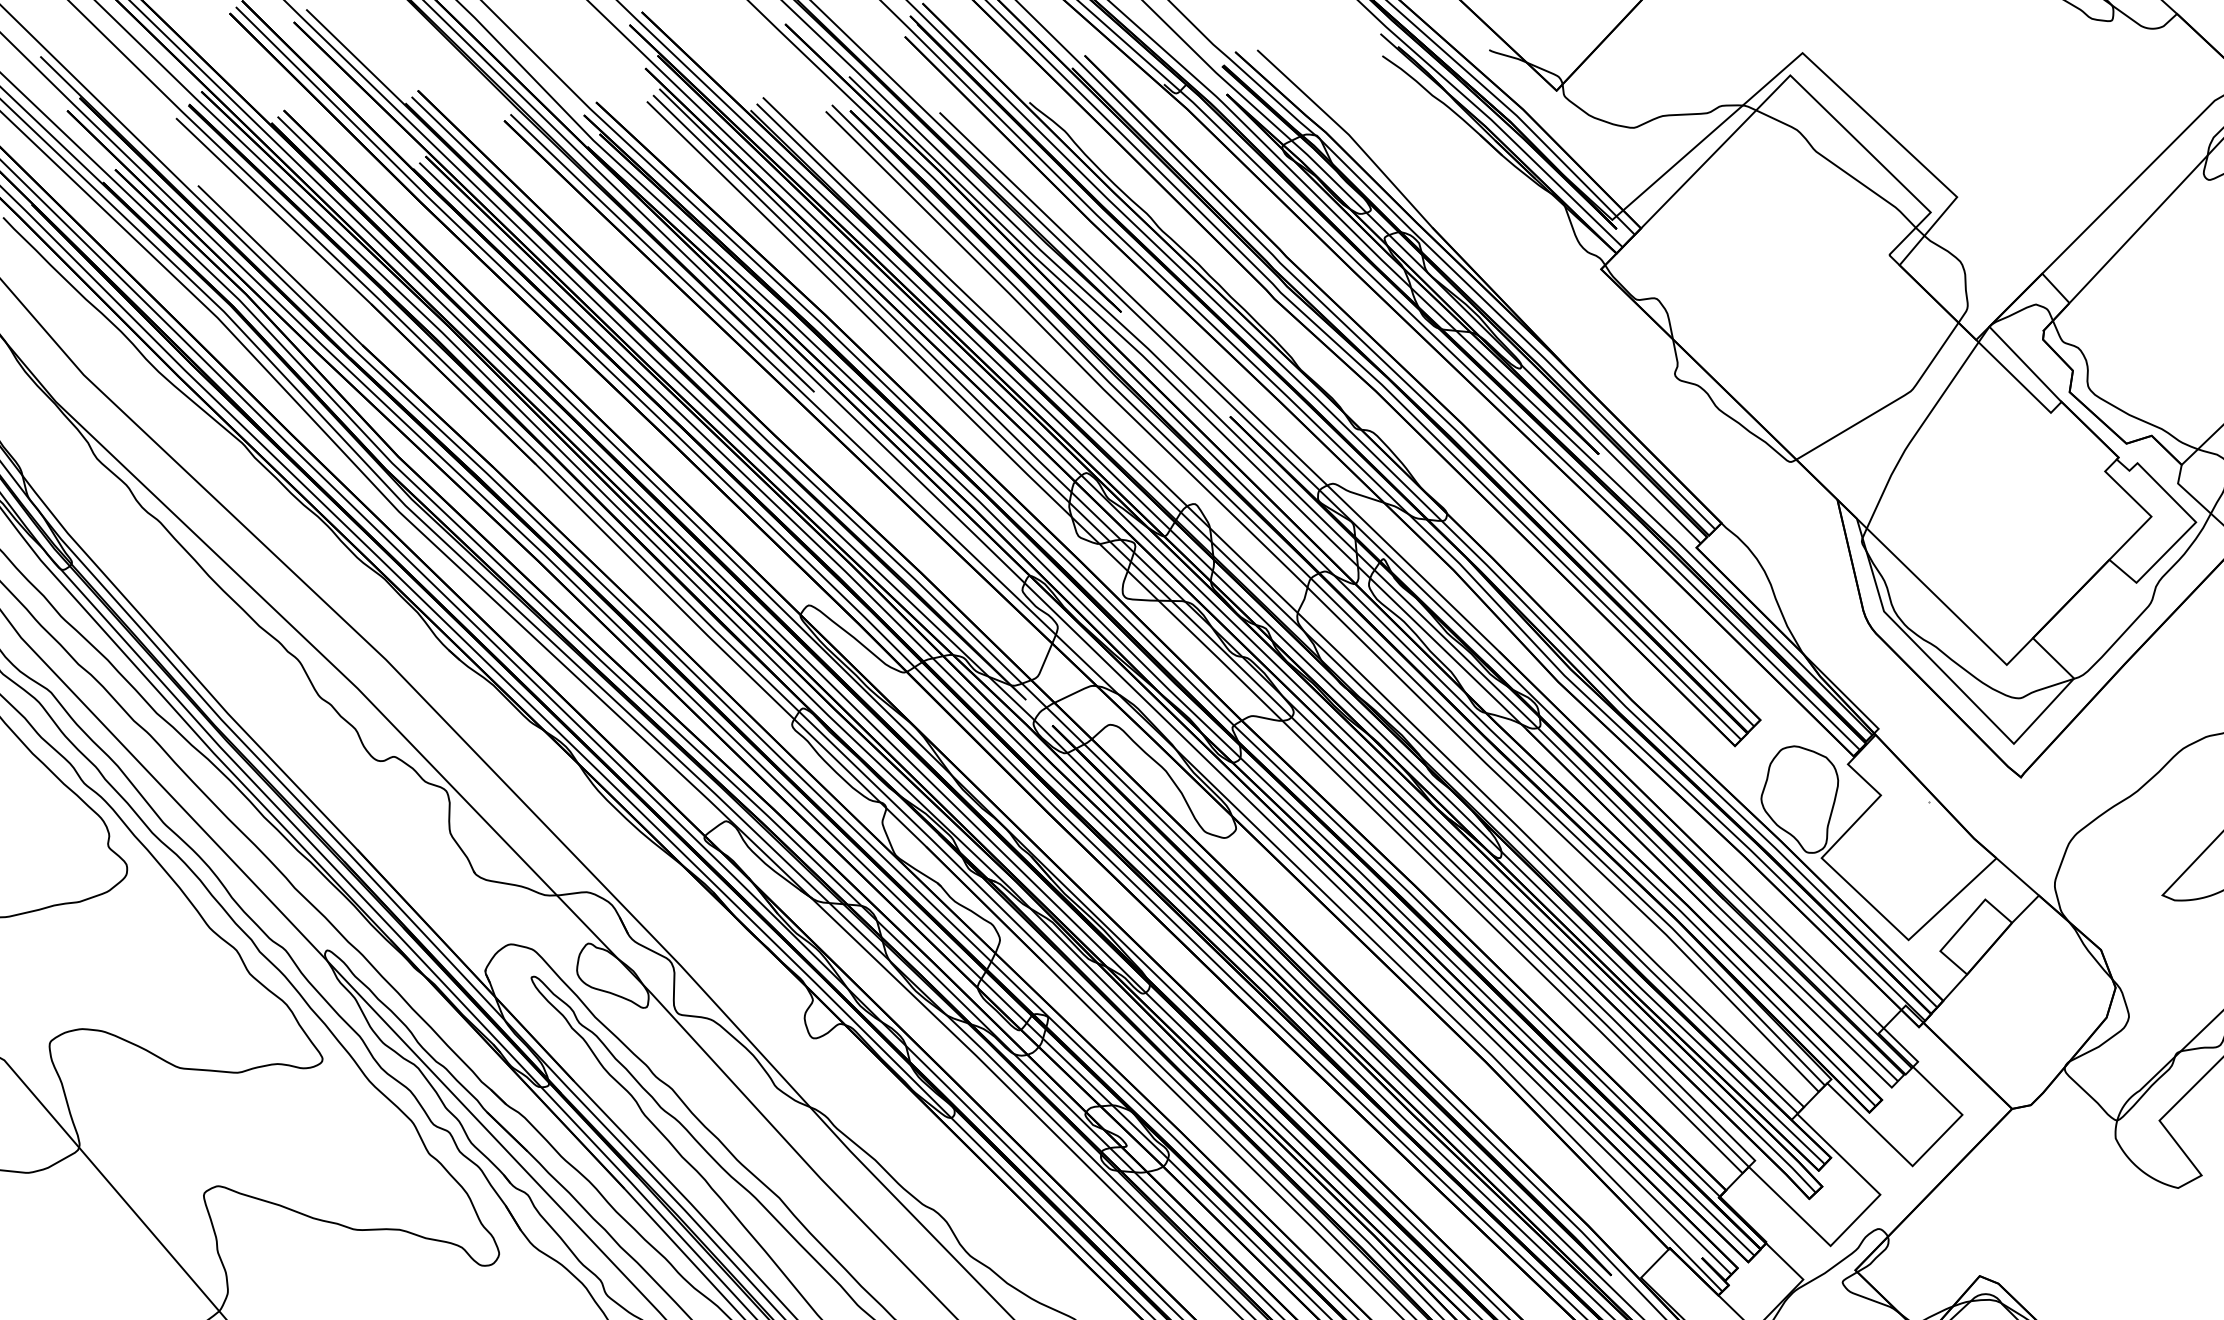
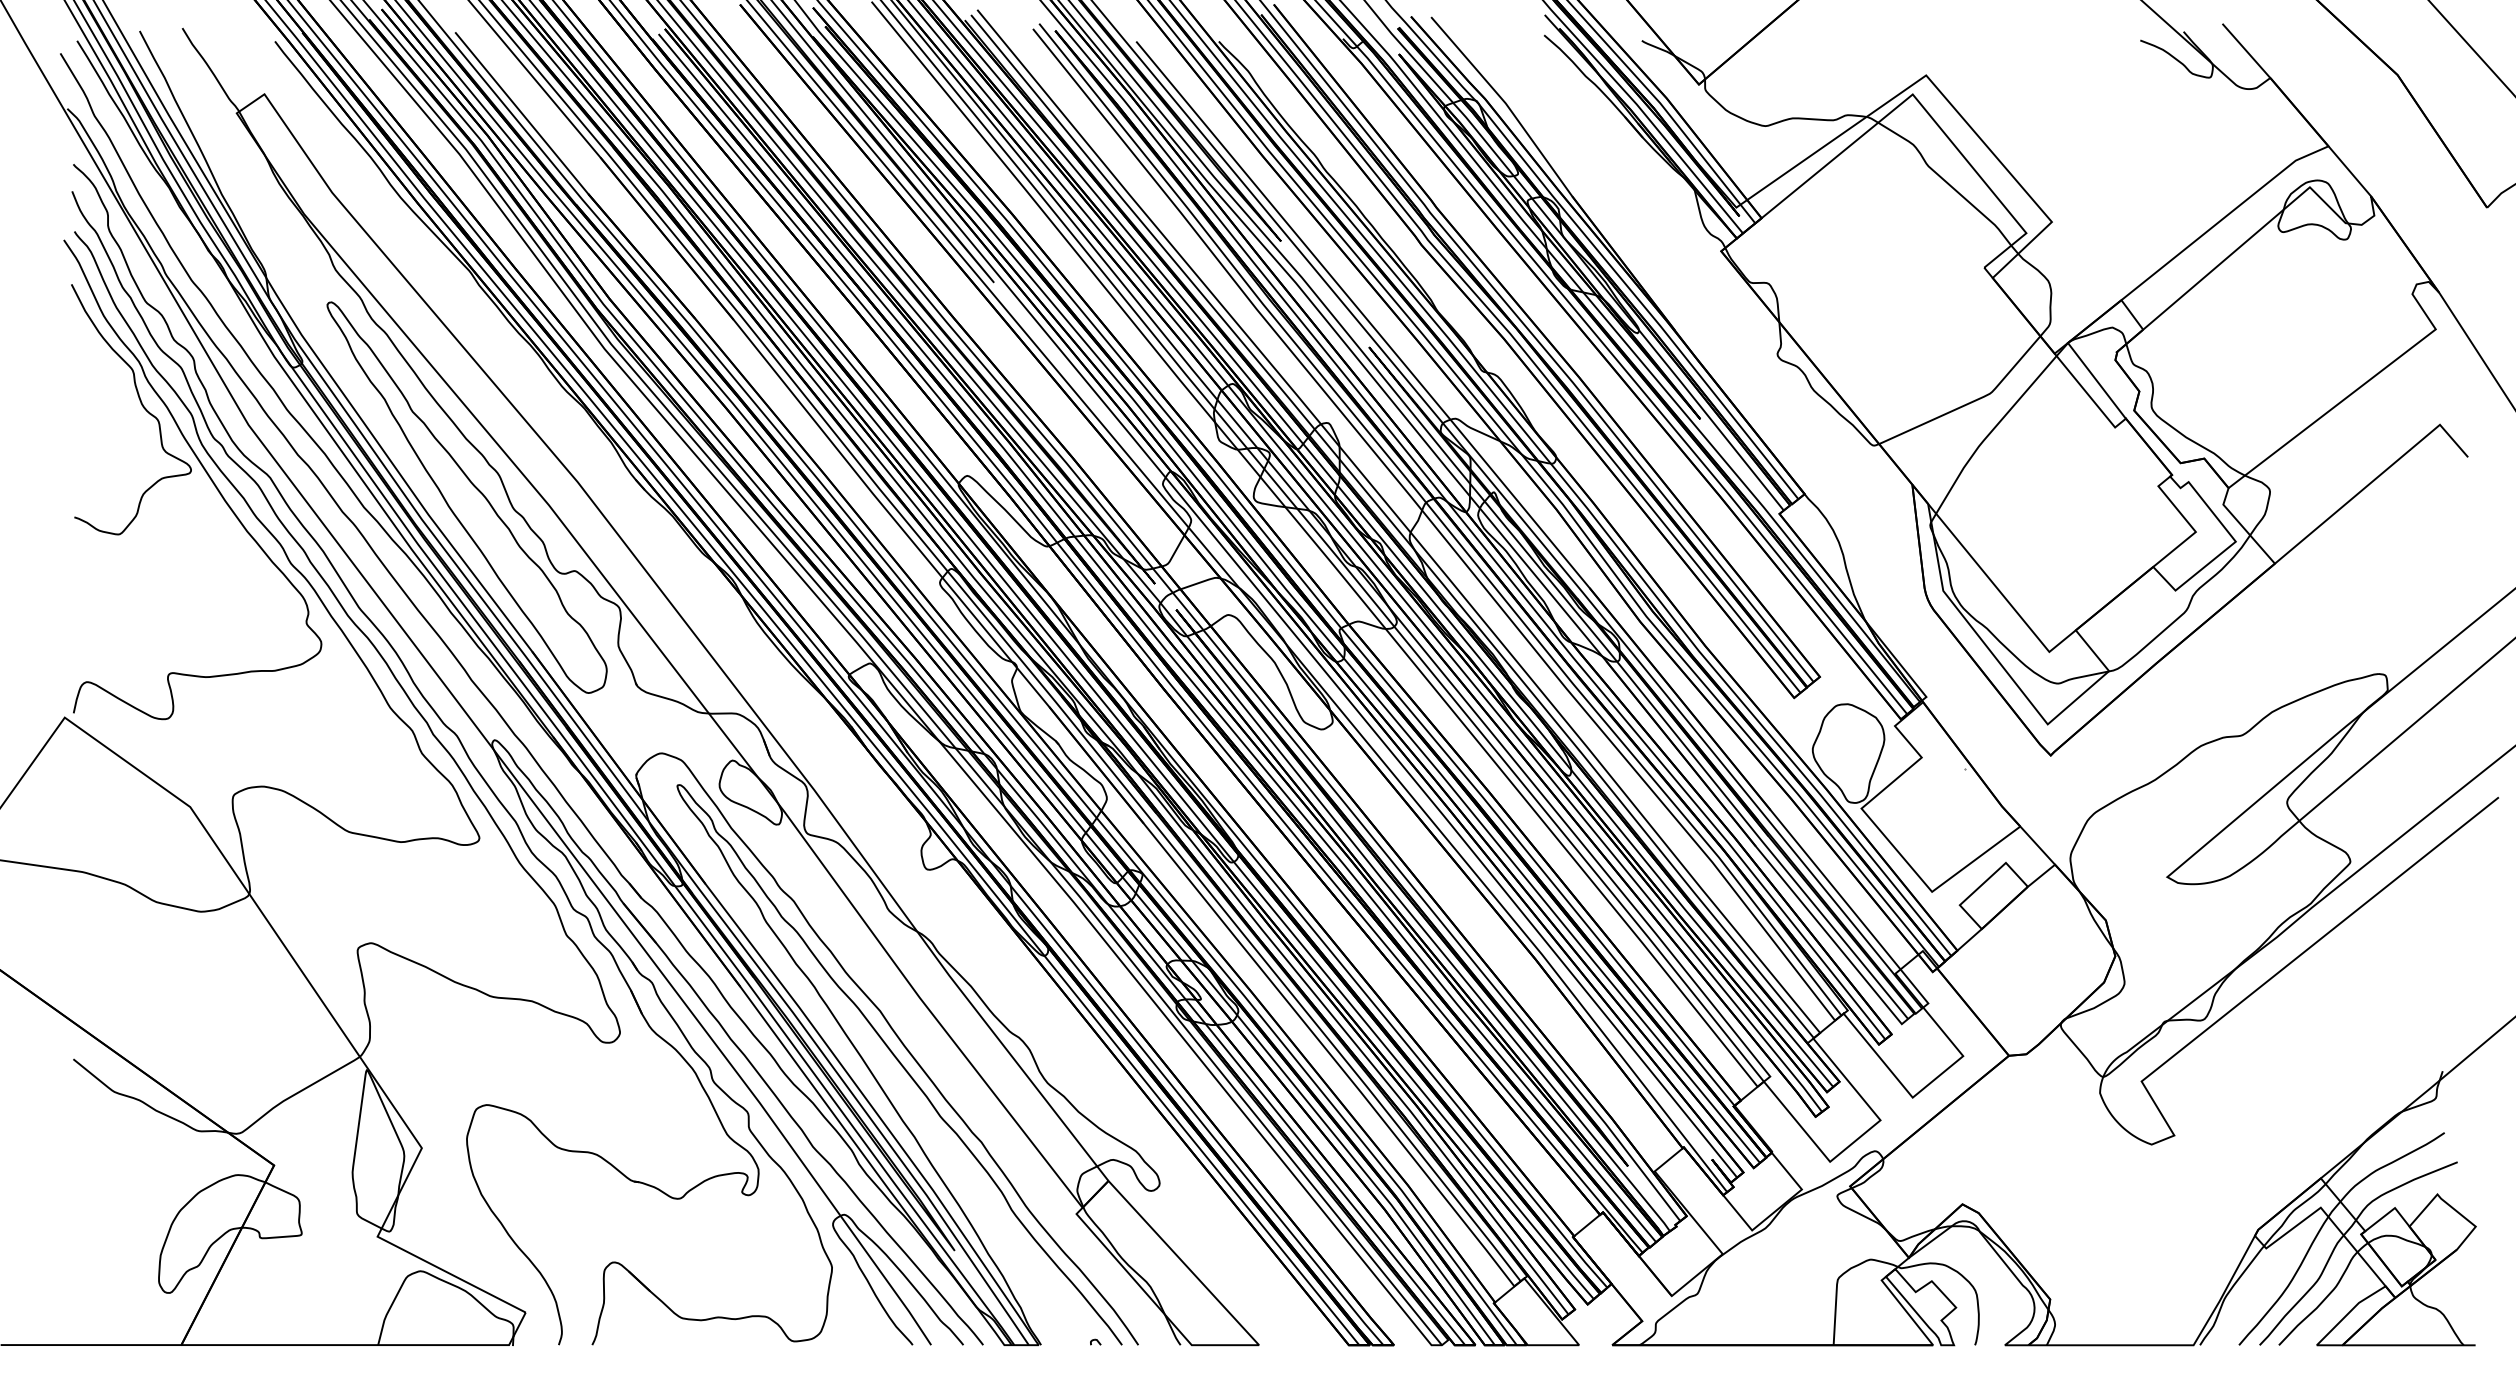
part: (266, 690) -> (466, 497), added

